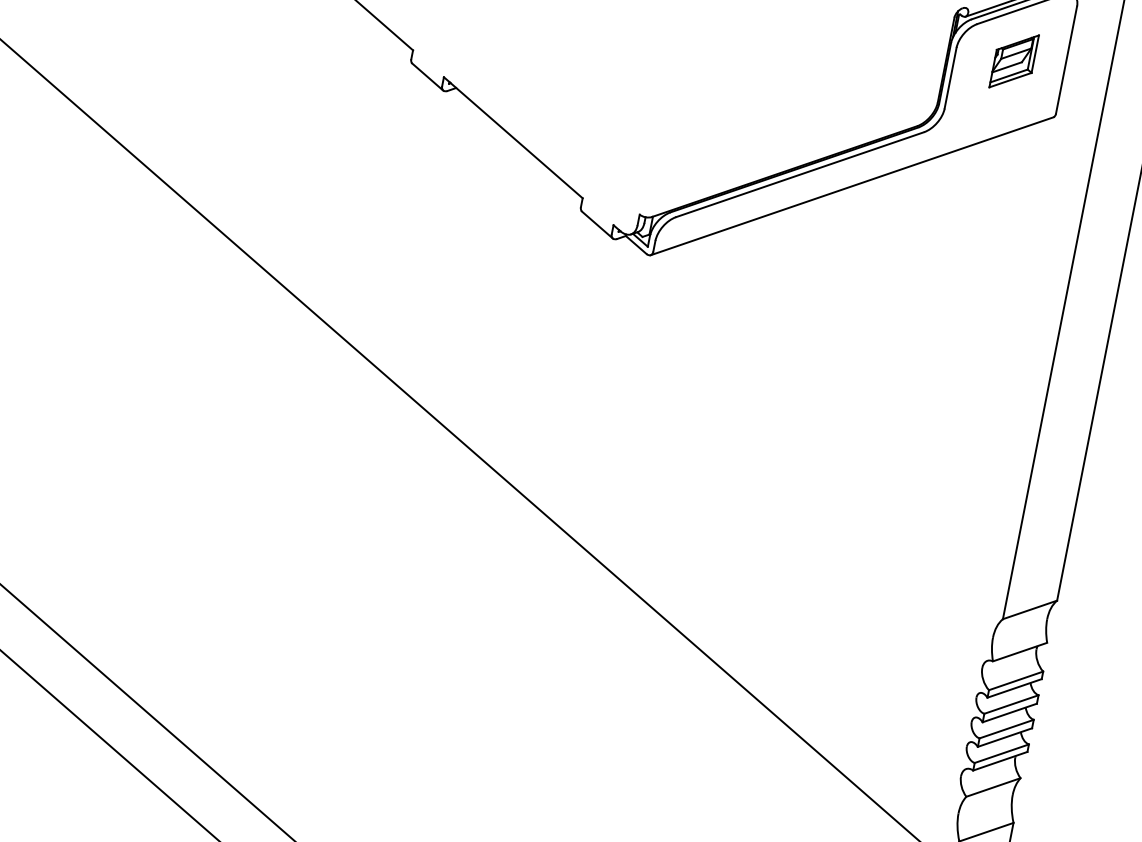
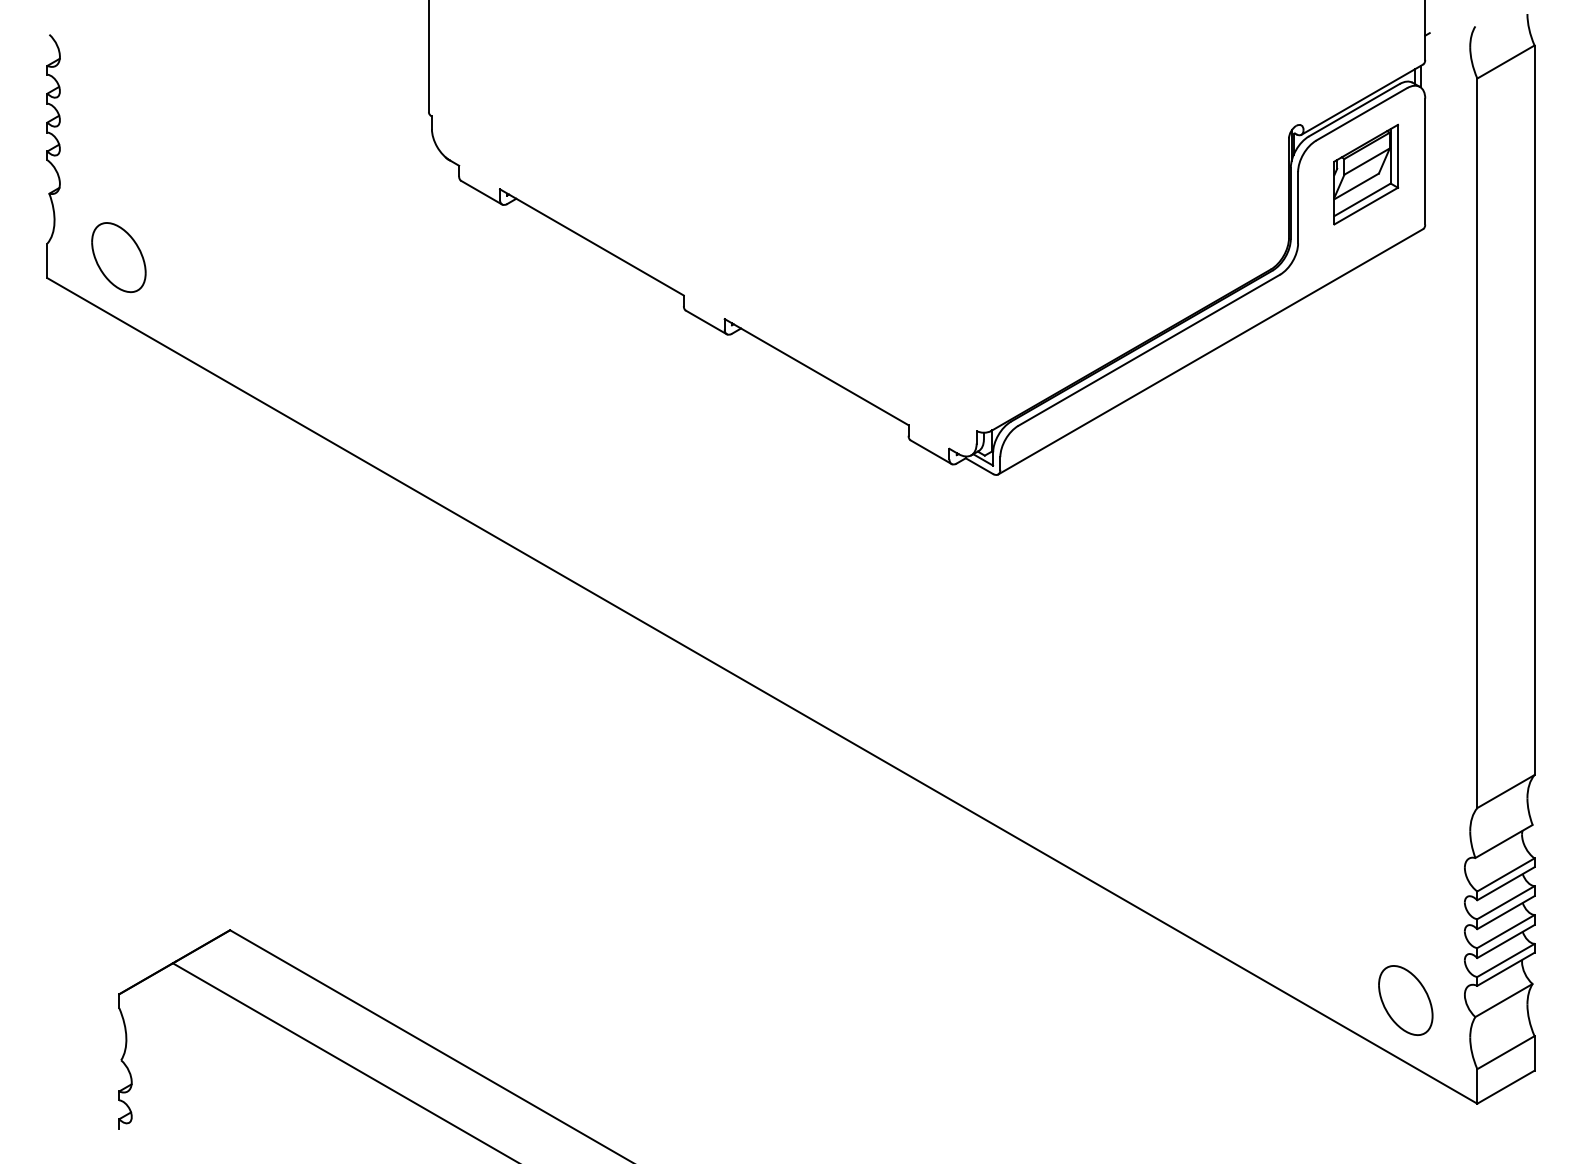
part: (1014, 61) -> (1366, 174), size x1.43
part: (909, 771) -> (1405, 1000), added

